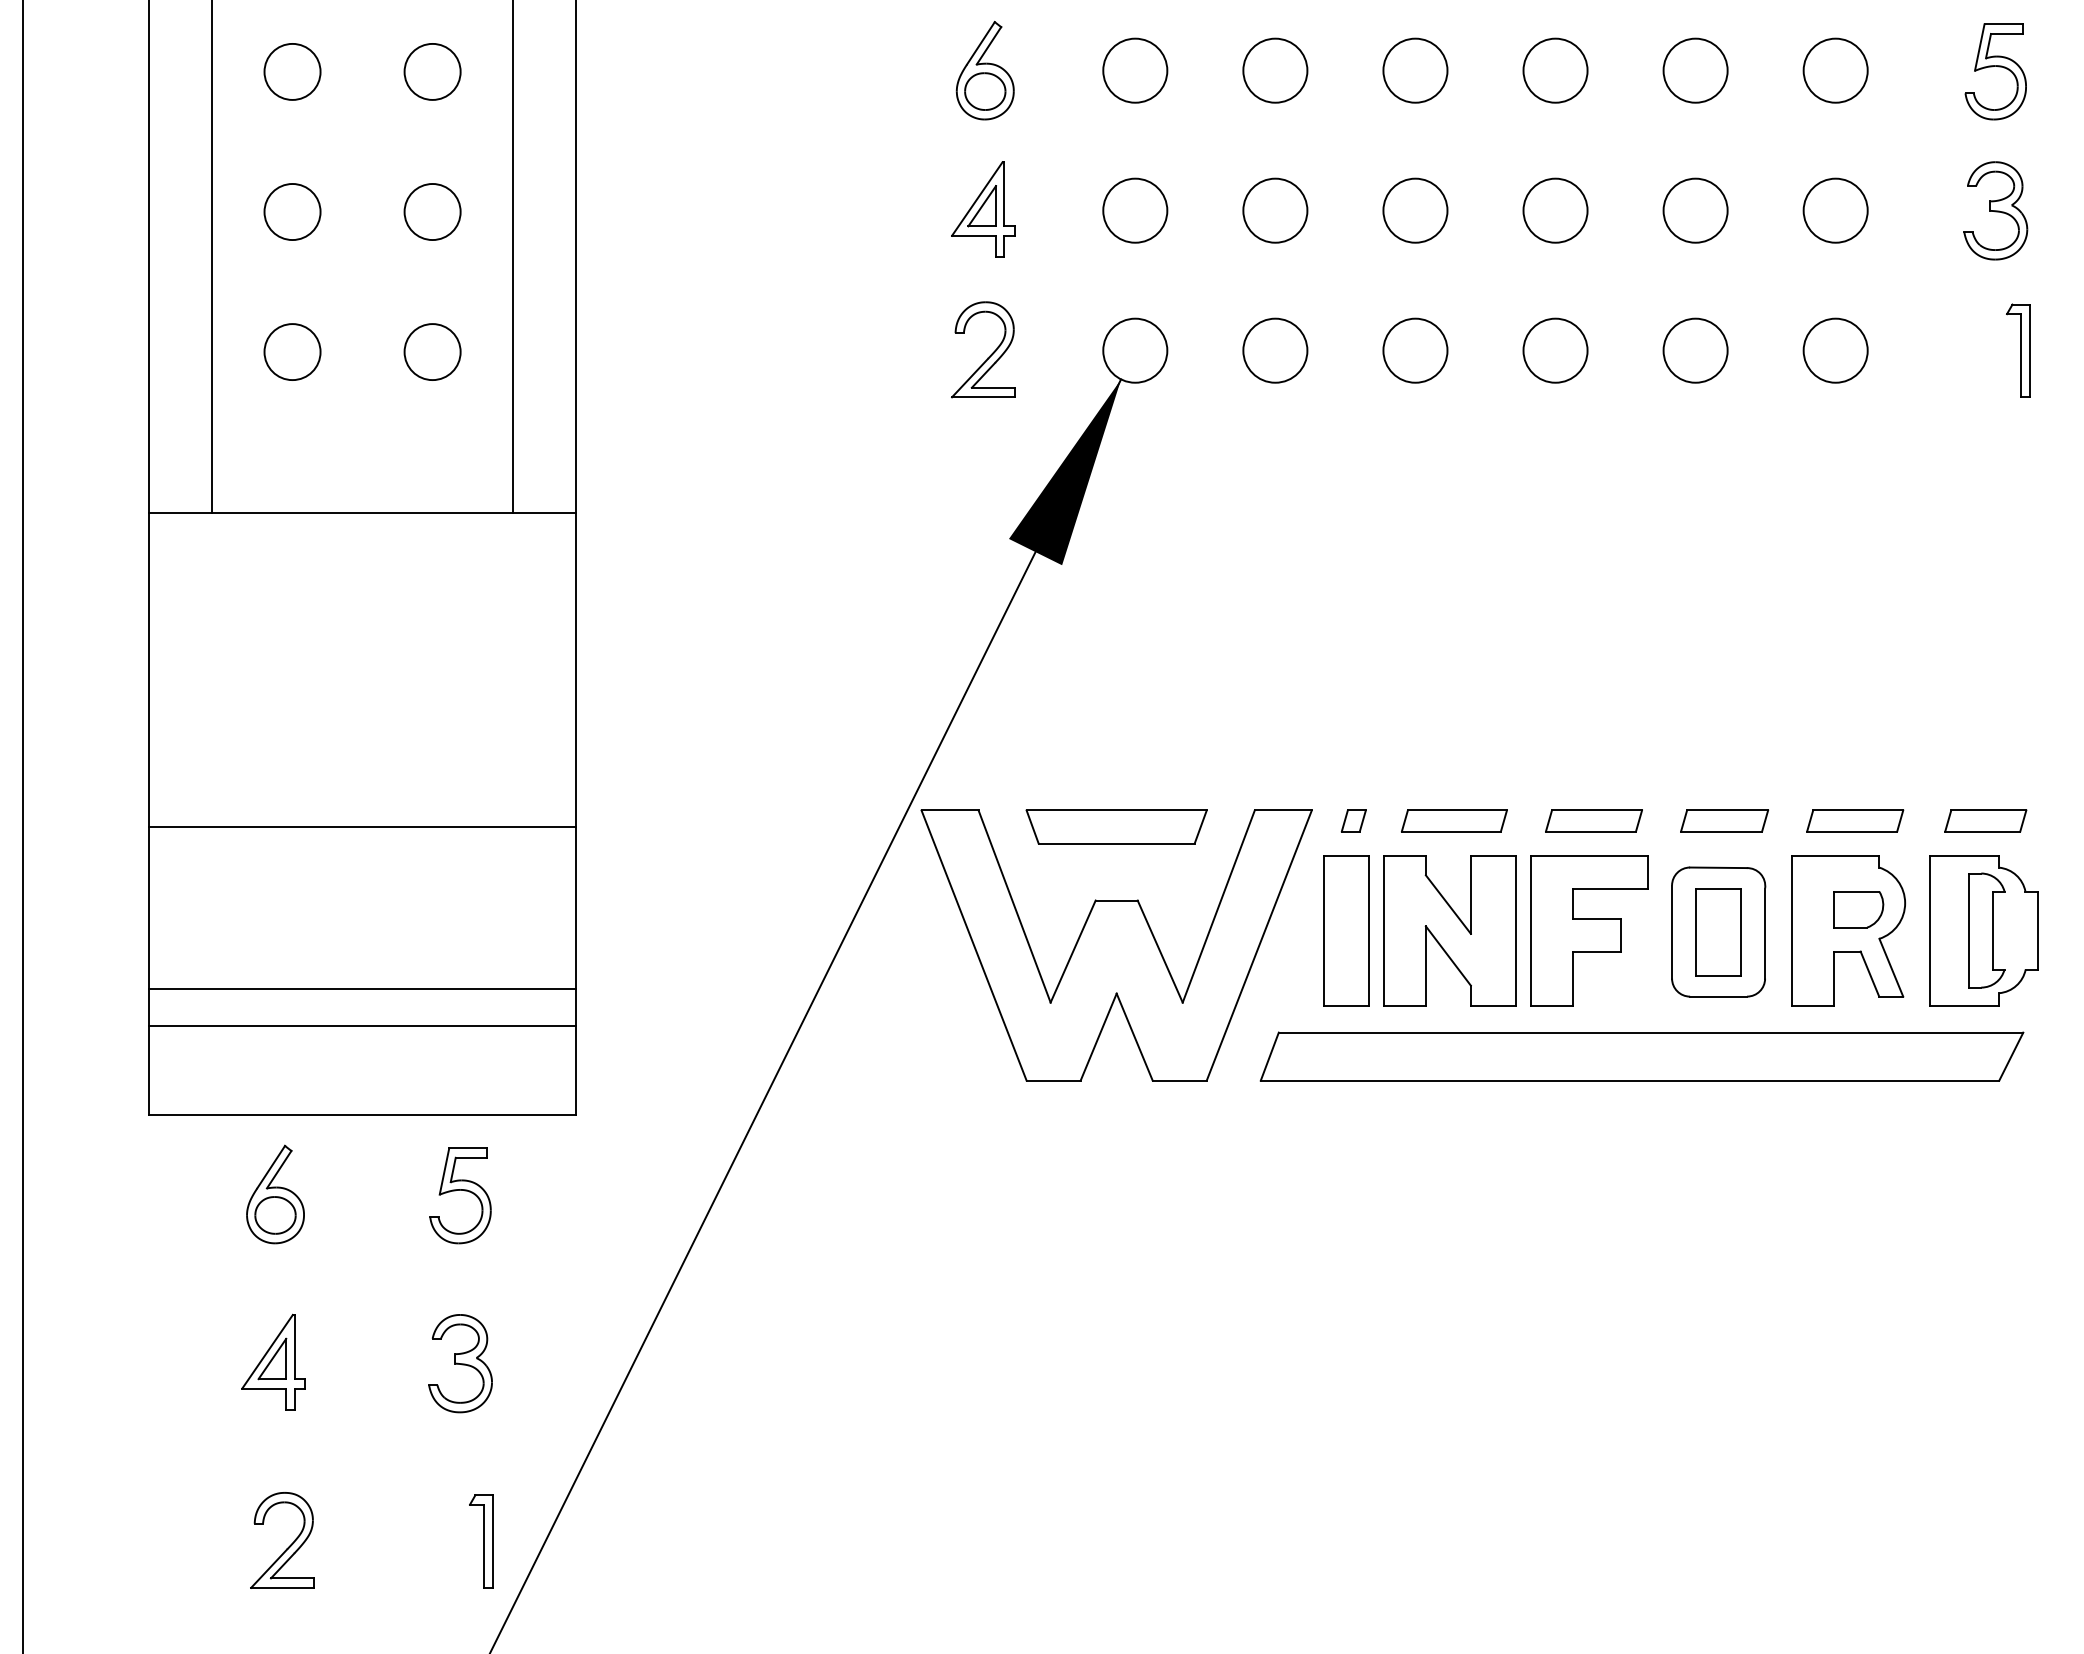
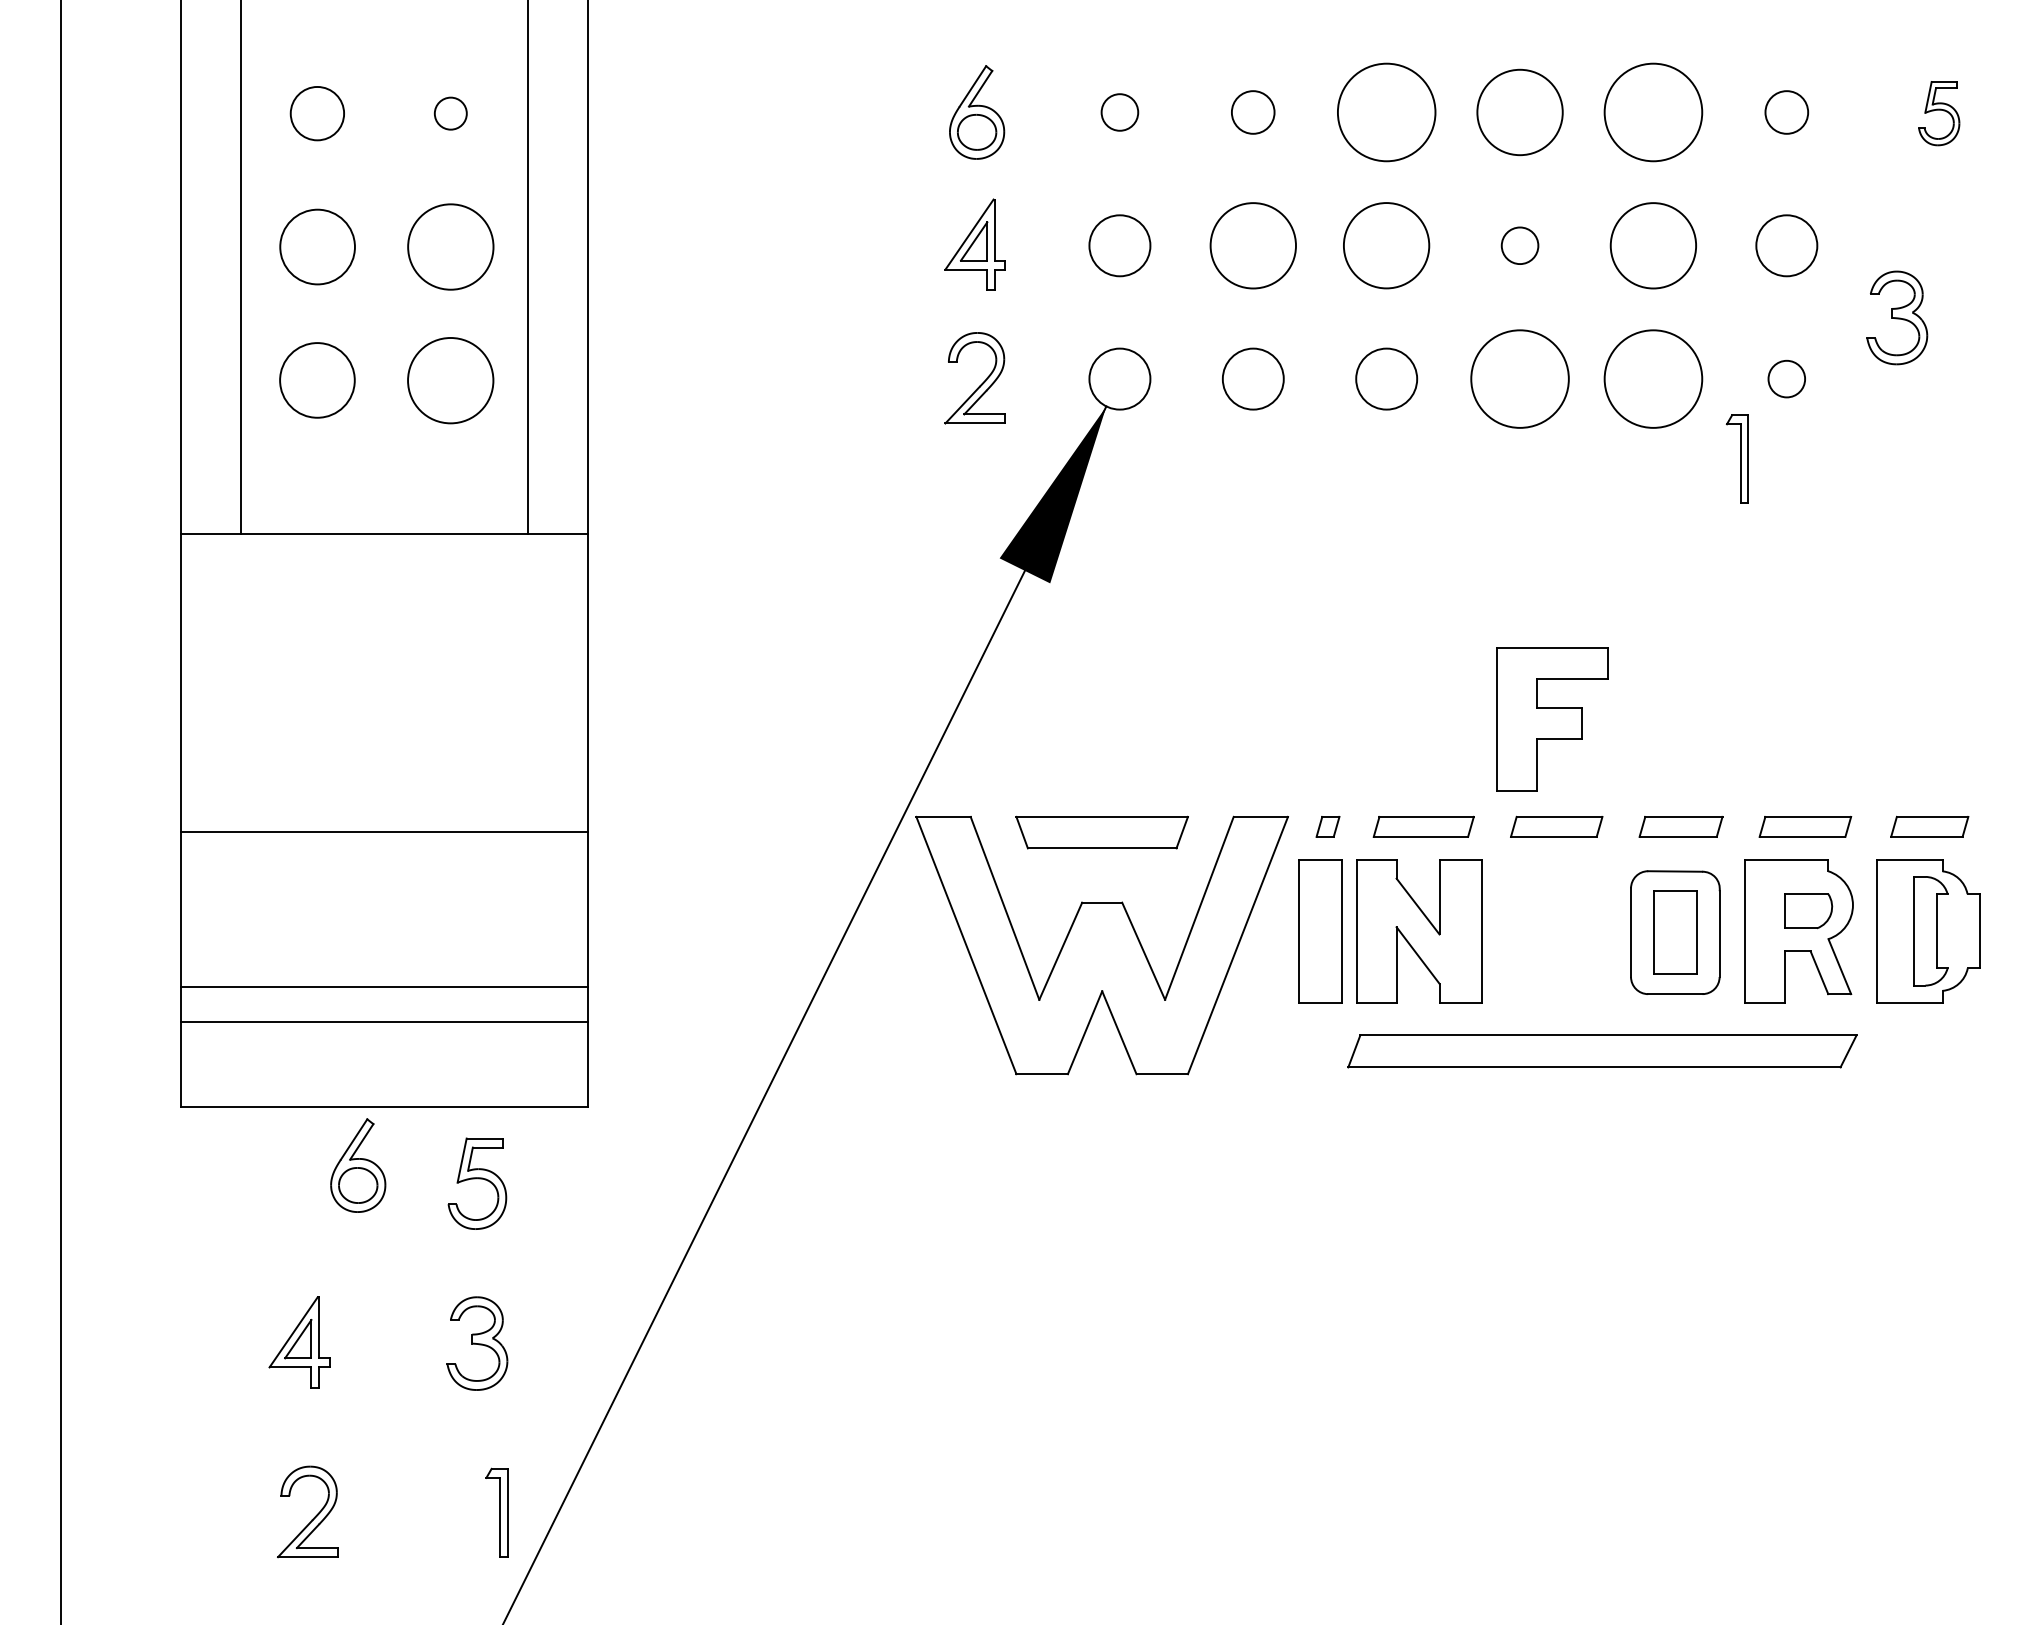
circle: (1134, 70) -> (1119, 112), size x0.6
circle: (1274, 70) -> (1252, 112), size x0.7
circle: (1415, 70) -> (1386, 112), size x1.6
circle: (1554, 70) -> (1519, 112), size x1.4
circle: (1694, 70) -> (1652, 112), size x1.6
circle: (1835, 70) -> (1786, 112), size x0.7
circle: (432, 71) -> (450, 113), size x0.6
part: (1994, 71) -> (1938, 113), size x0.7
circle: (1274, 210) -> (1252, 245), size x1.4
circle: (1415, 210) -> (1386, 245), size x1.4
circle: (1554, 210) -> (1519, 245), size x0.6
circle: (1694, 210) -> (1652, 245), size x1.4
part: (1996, 210) -> (1897, 317), moved
circle: (291, 211) -> (316, 246), size x1.4
circle: (432, 211) -> (450, 246), size x1.6
circle: (1554, 350) -> (1519, 378), size x1.6
circle: (1694, 350) -> (1652, 378), size x1.6
circle: (1835, 350) -> (1786, 378), size x0.6
part: (2017, 350) -> (1736, 458), moved
circle: (432, 351) -> (450, 379), size x1.6
circle: (292, 352) -> (317, 380), size x1.4
part: (1589, 930) -> (1552, 719), moved
part: (1642, 1056) -> (1602, 1051), size x0.7
part: (275, 1194) -> (358, 1165), moved

